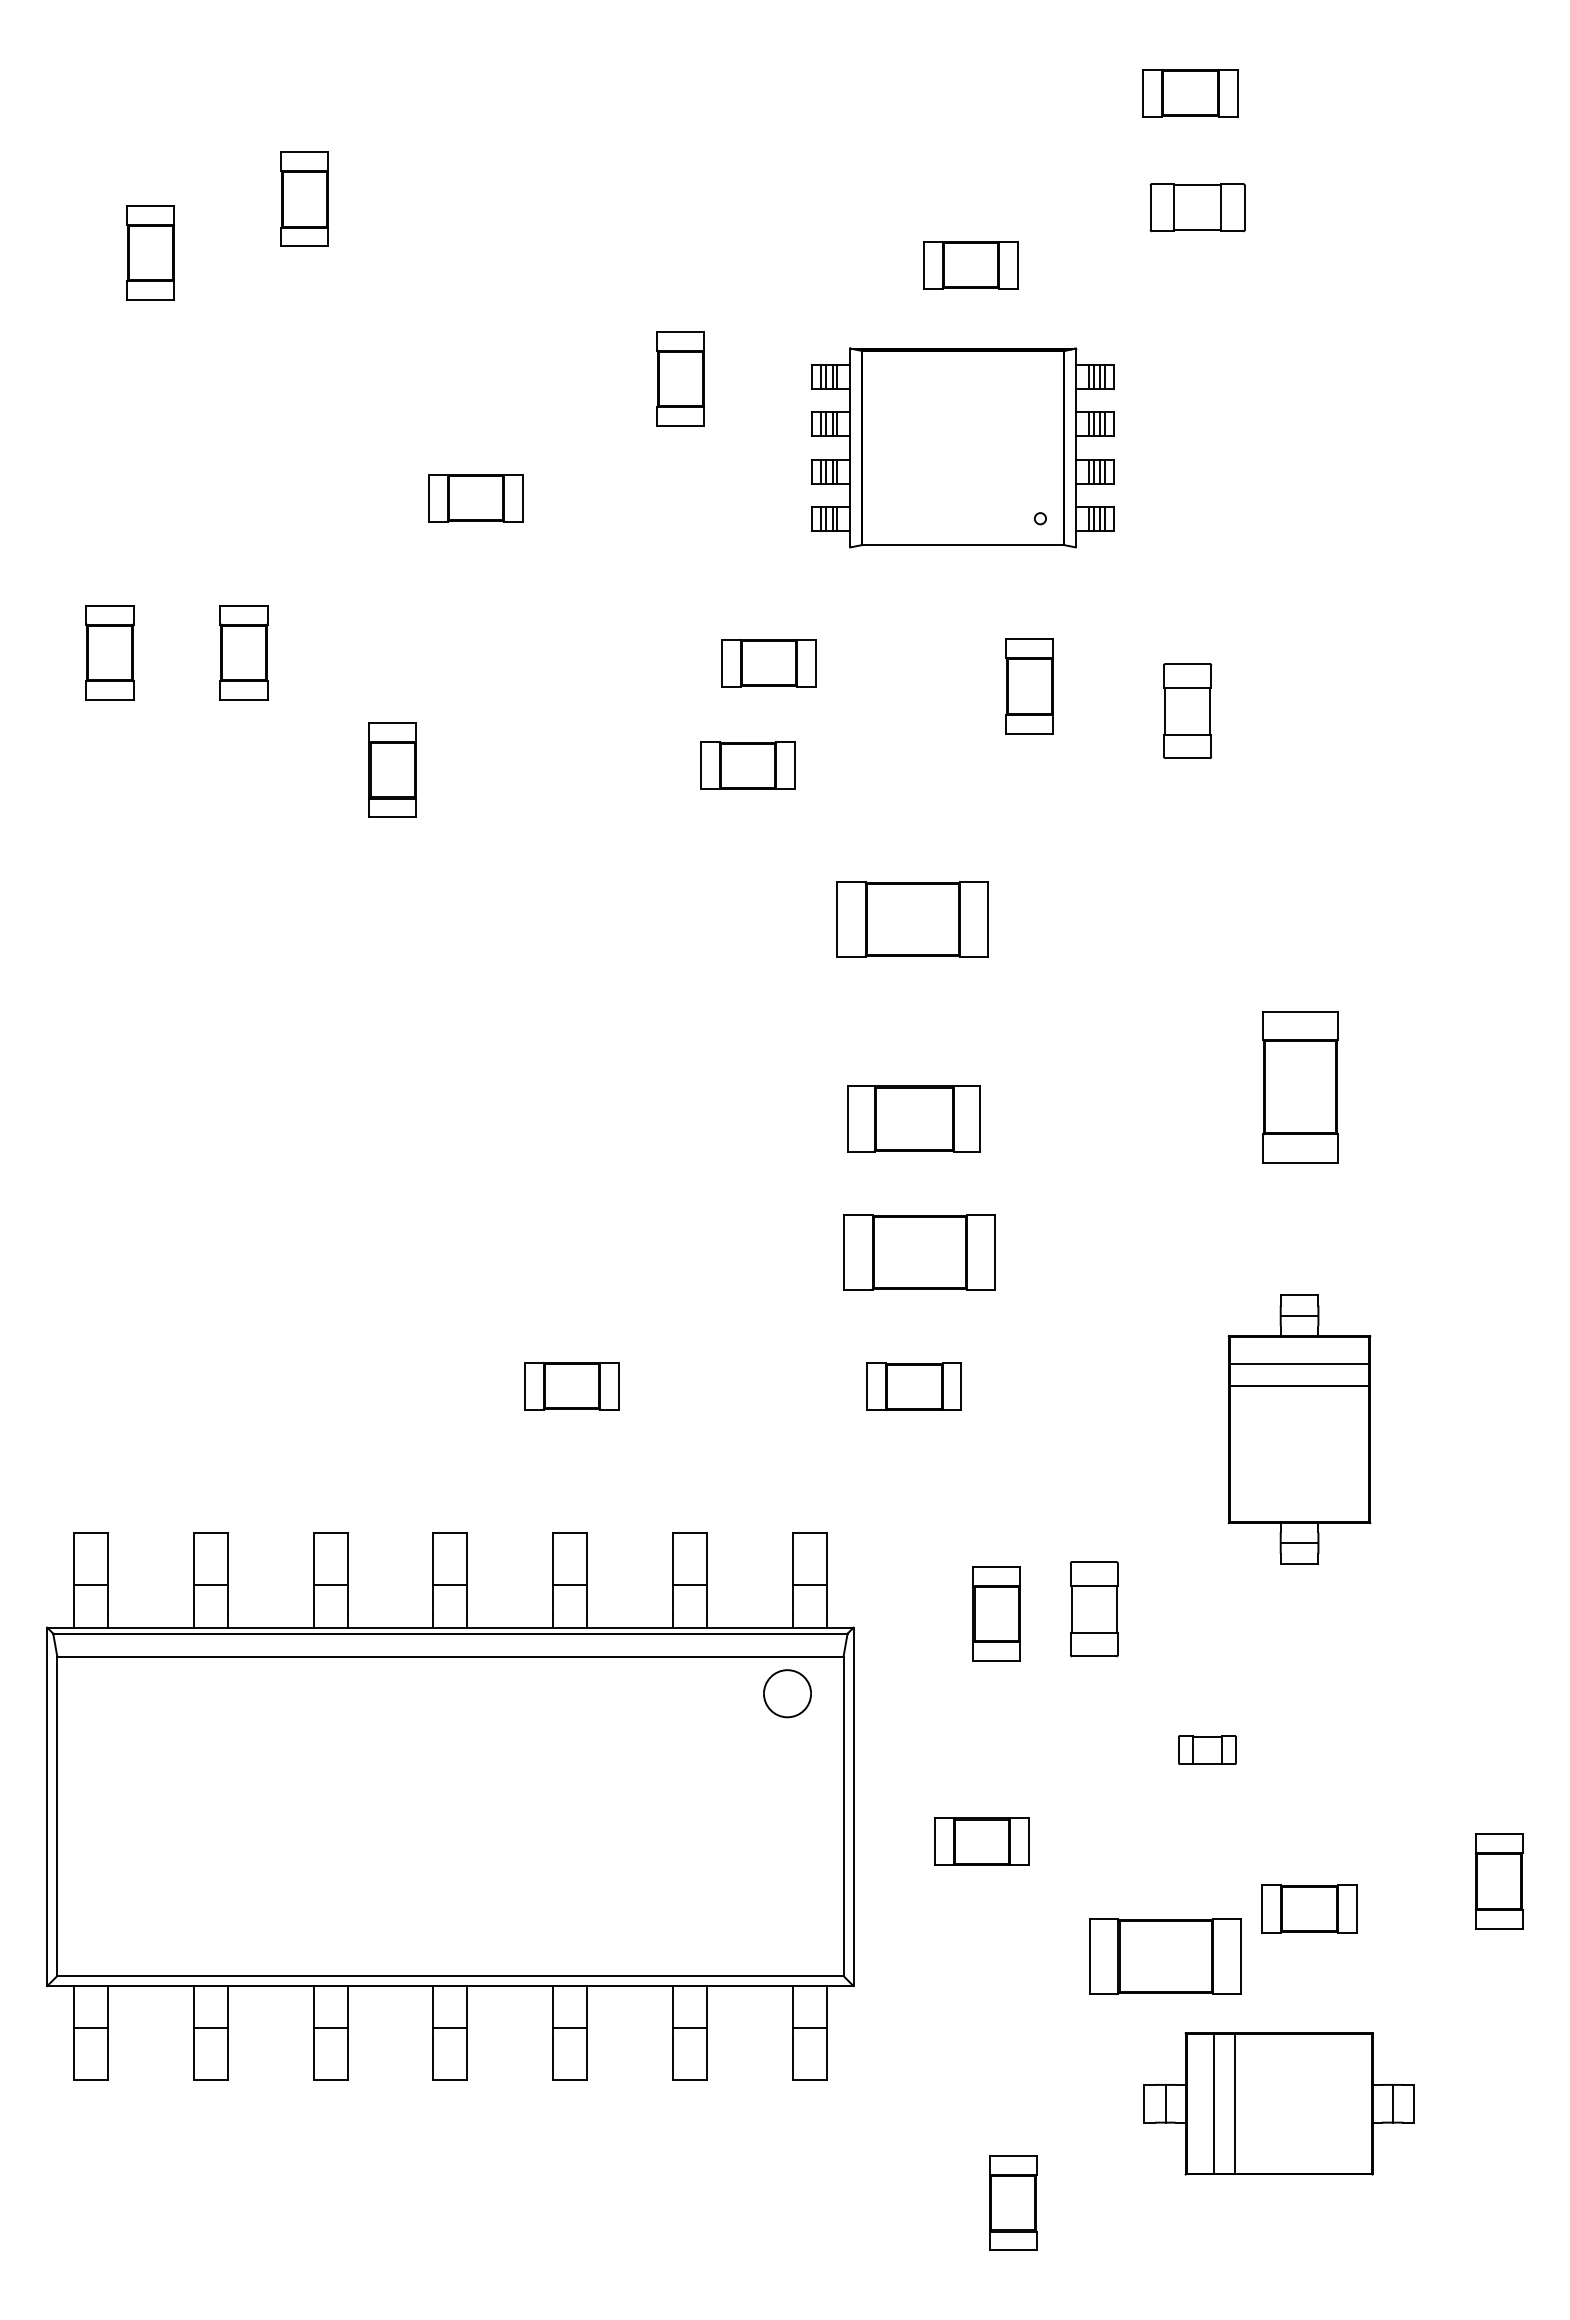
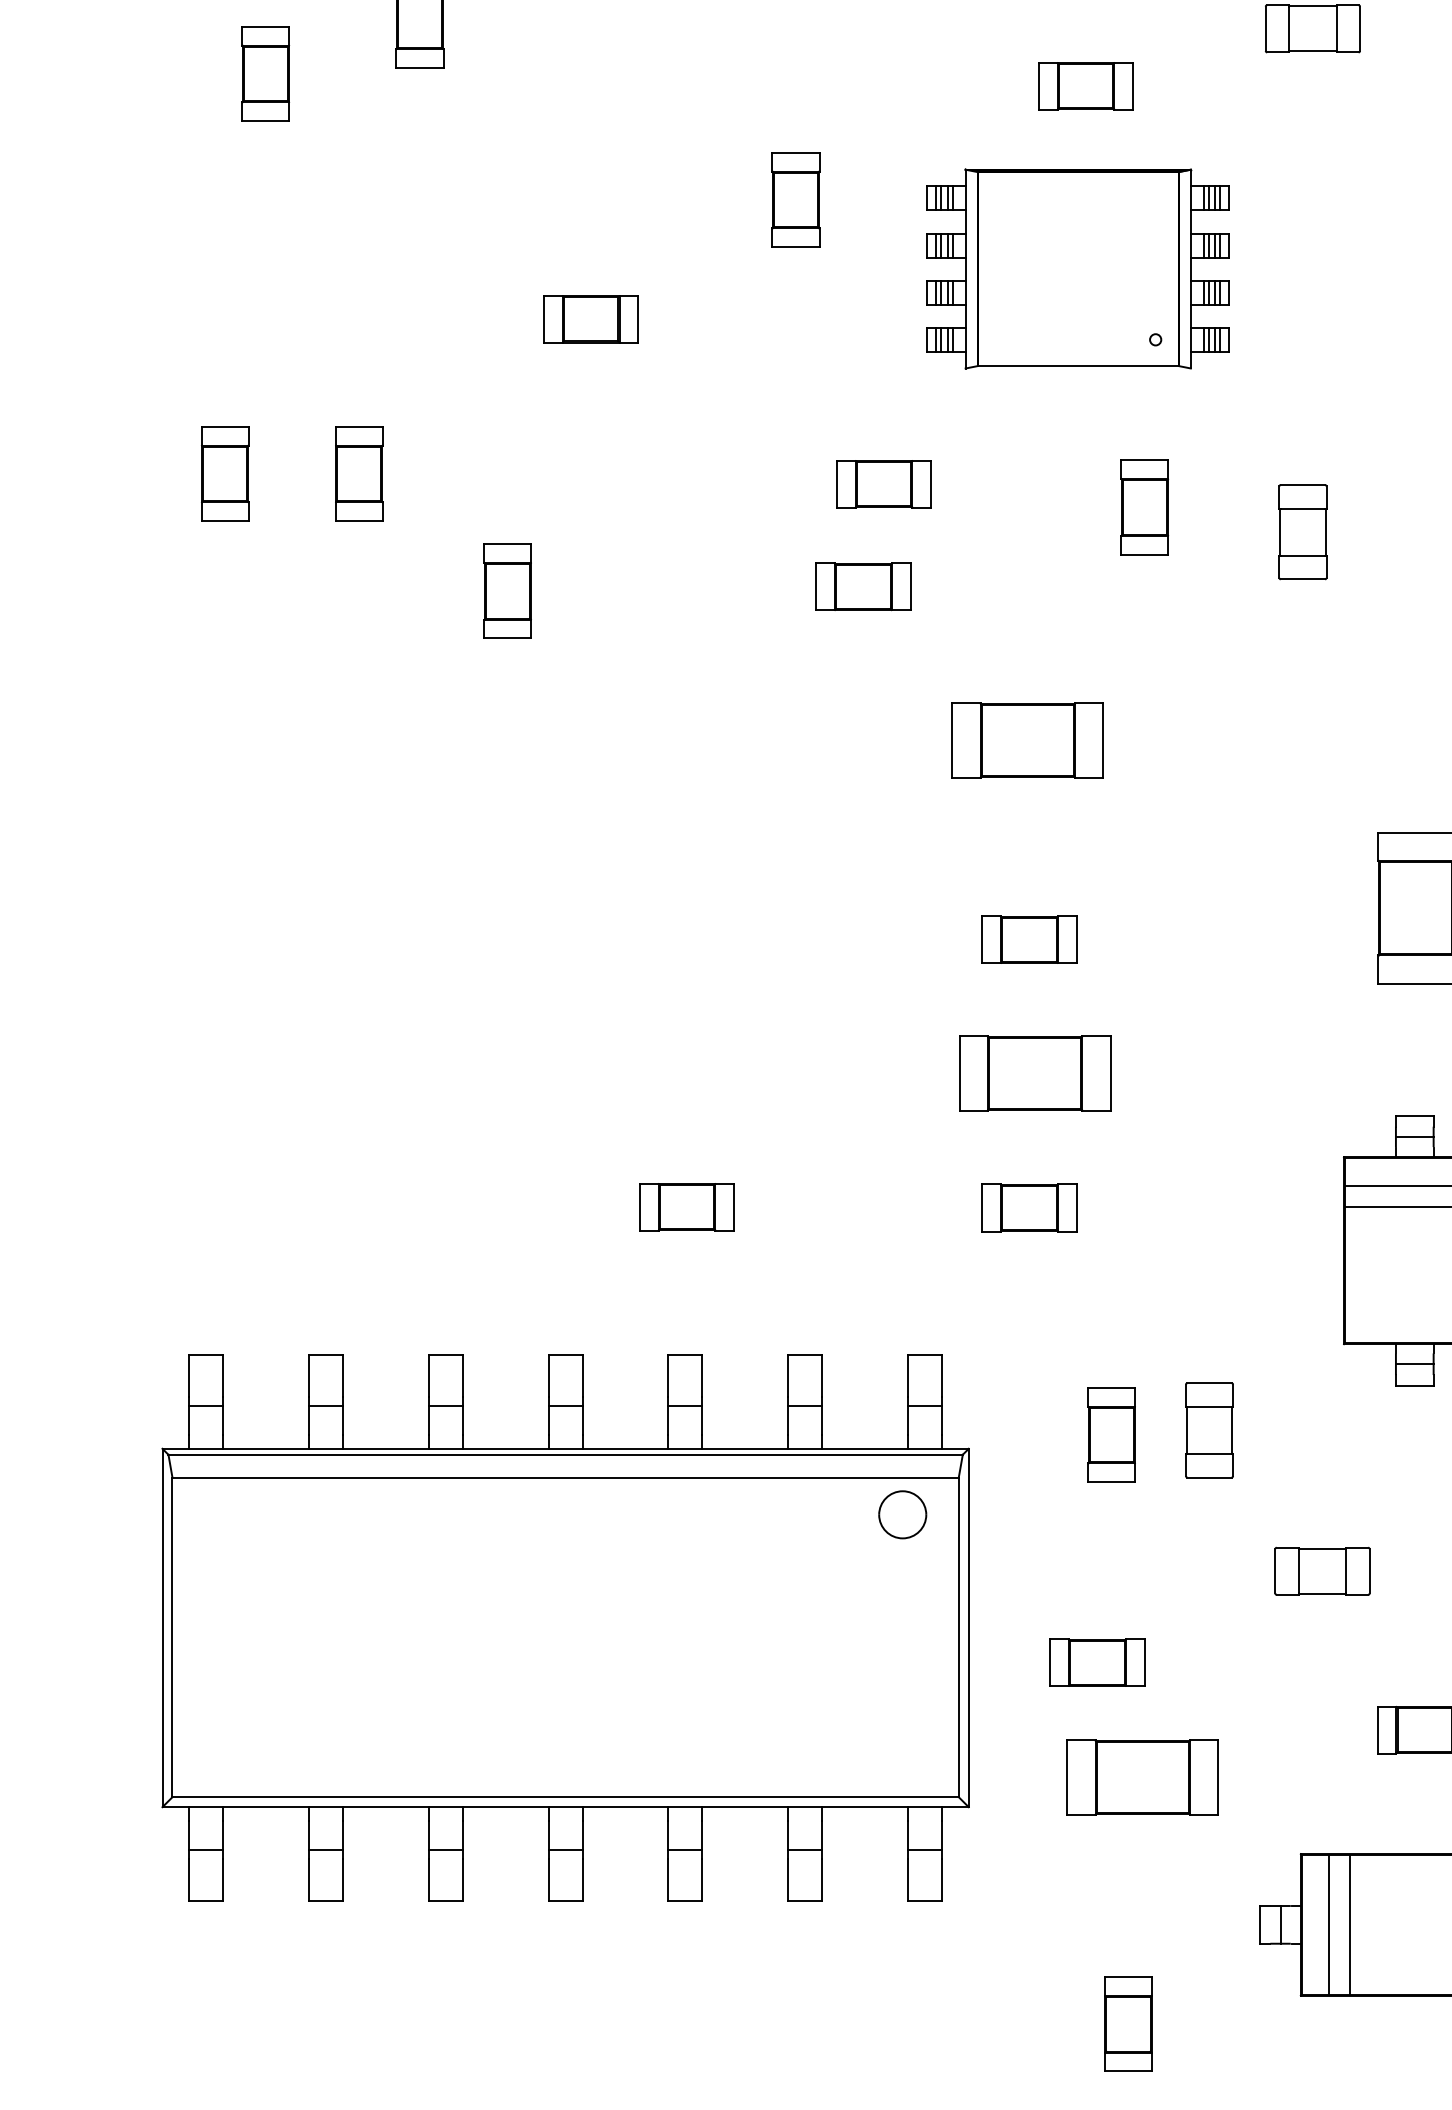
part: (913, 1118) -> (1028, 939), size x0.71
part: (1207, 1749) -> (1322, 1570), size x1.67
part: (1165, 1956) -> (1142, 1777), moved

